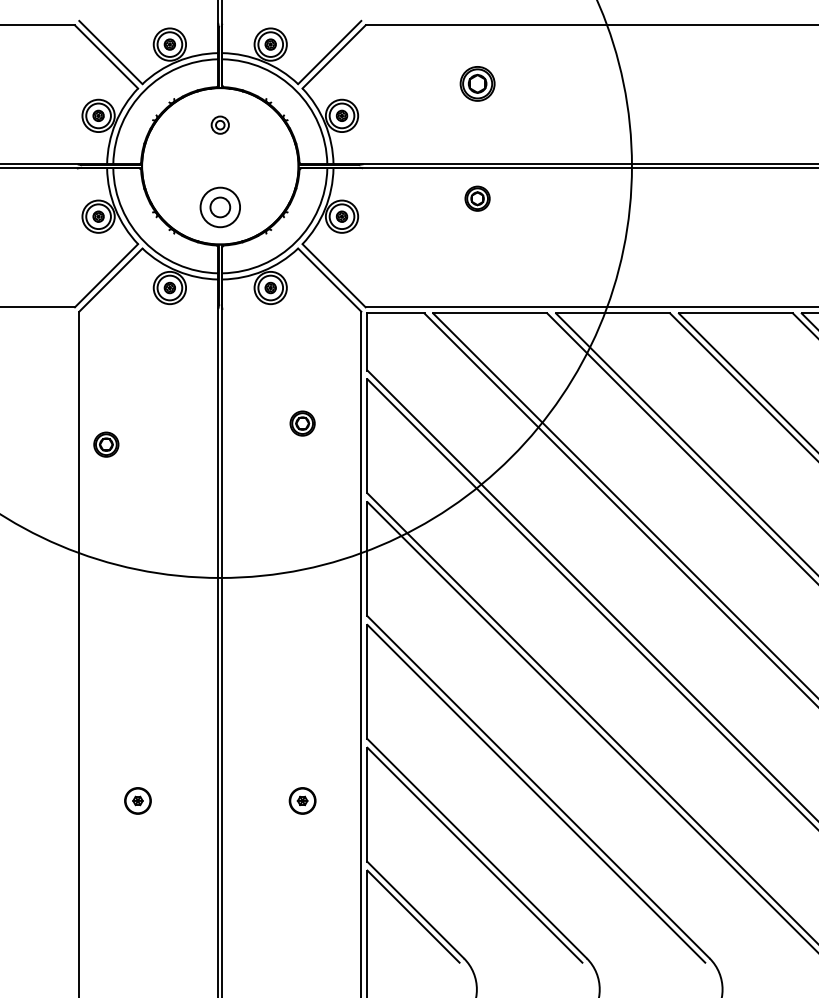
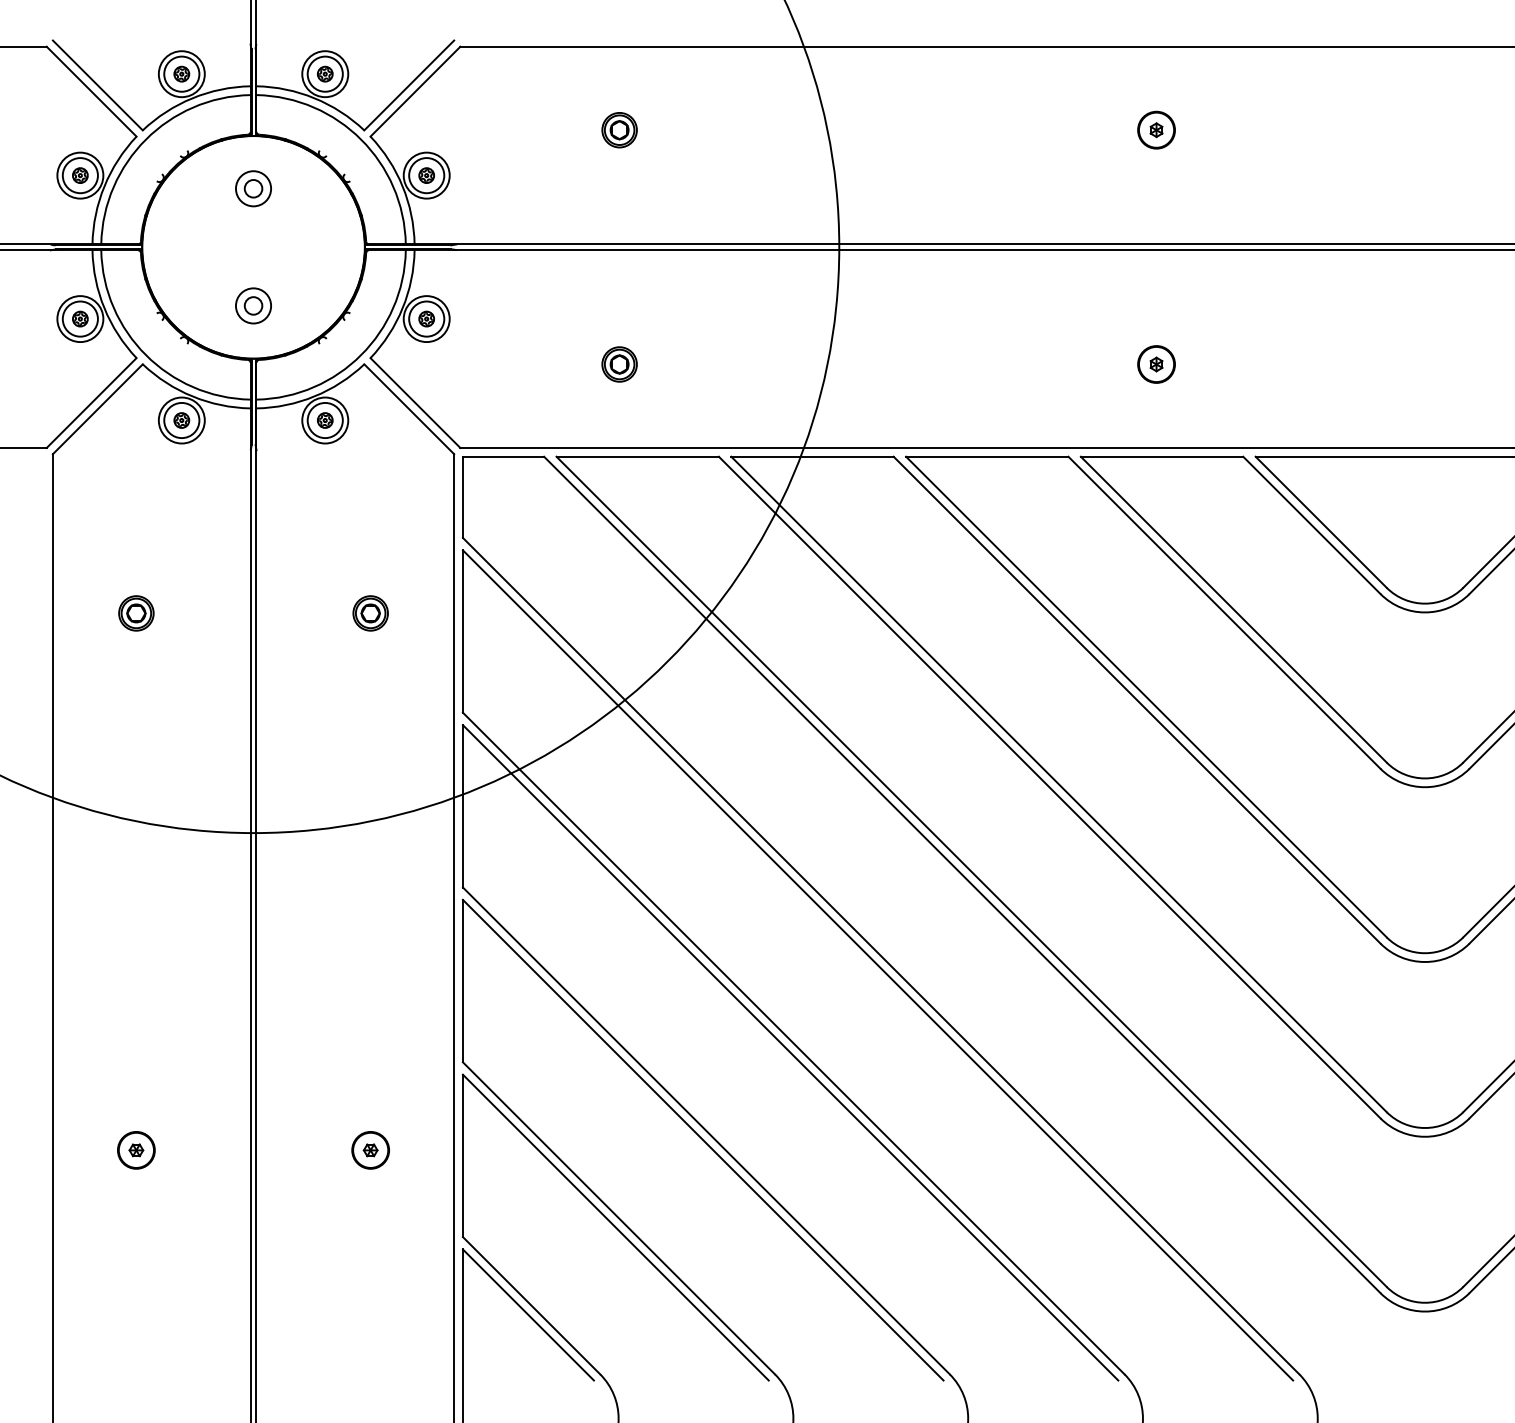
part: (477, 84) -> (619, 130), size x0.71
part: (220, 124) -> (253, 188), size x1.43
part: (477, 198) -> (619, 364), moved
part: (220, 207) -> (253, 305), size x0.62
part: (106, 444) -> (136, 613), moved

